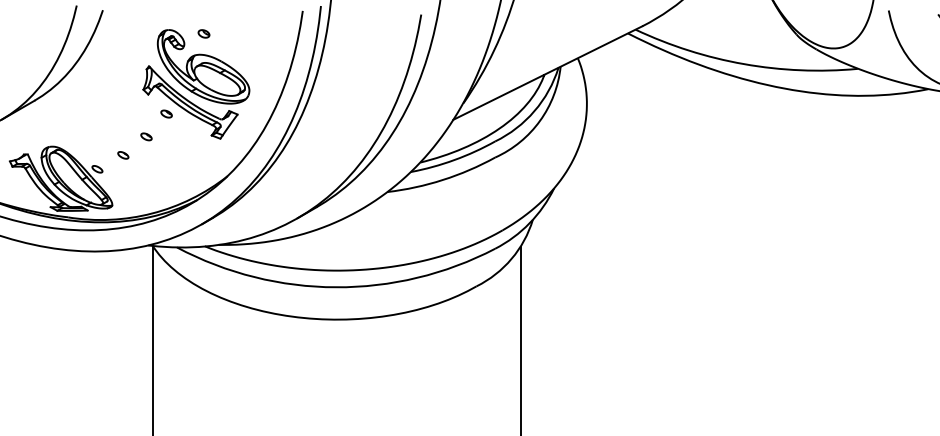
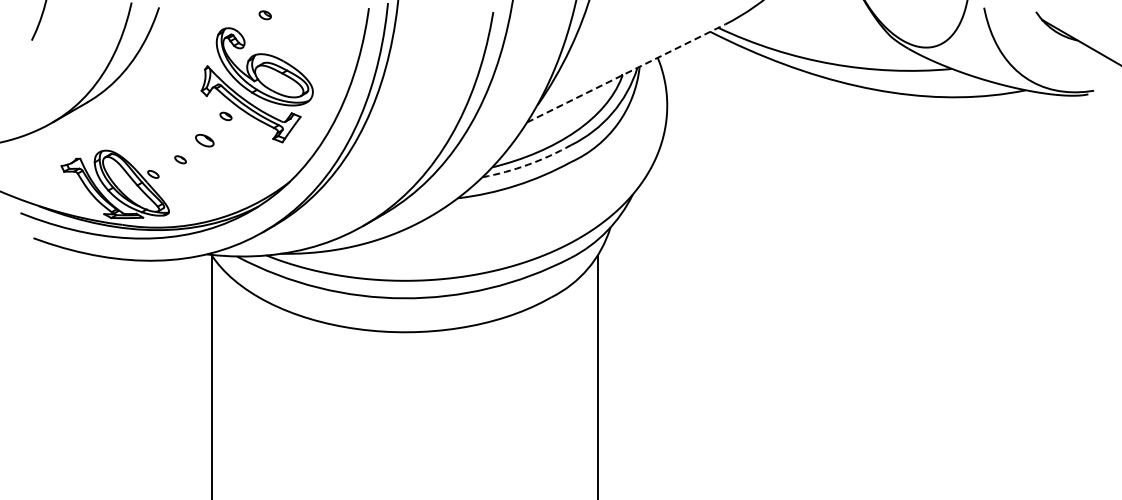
part: (203, 34) -> (264, 15), moved
line: (548, 73) -> (626, 73), solid -> dashed
part: (146, 136) -> (204, 139), size x1.6
arc: (454, 159) -> (528, 164), solid -> dashed

